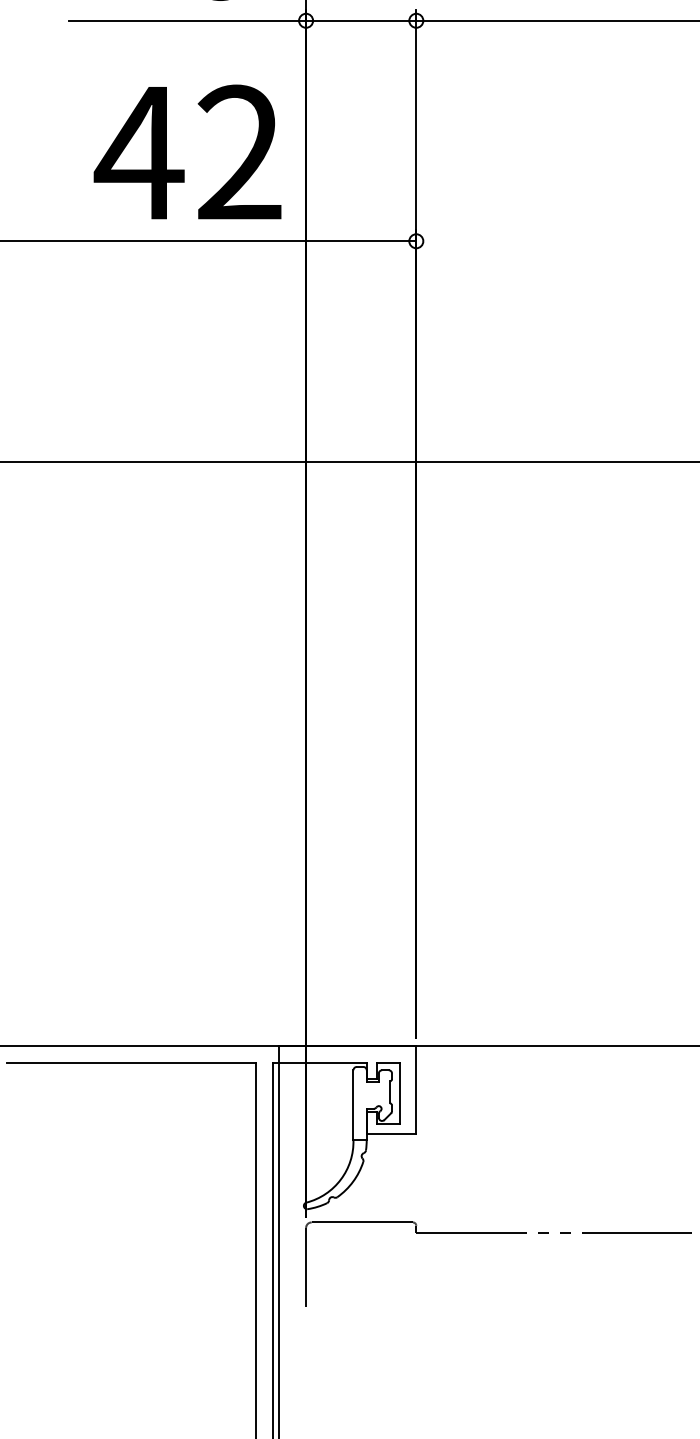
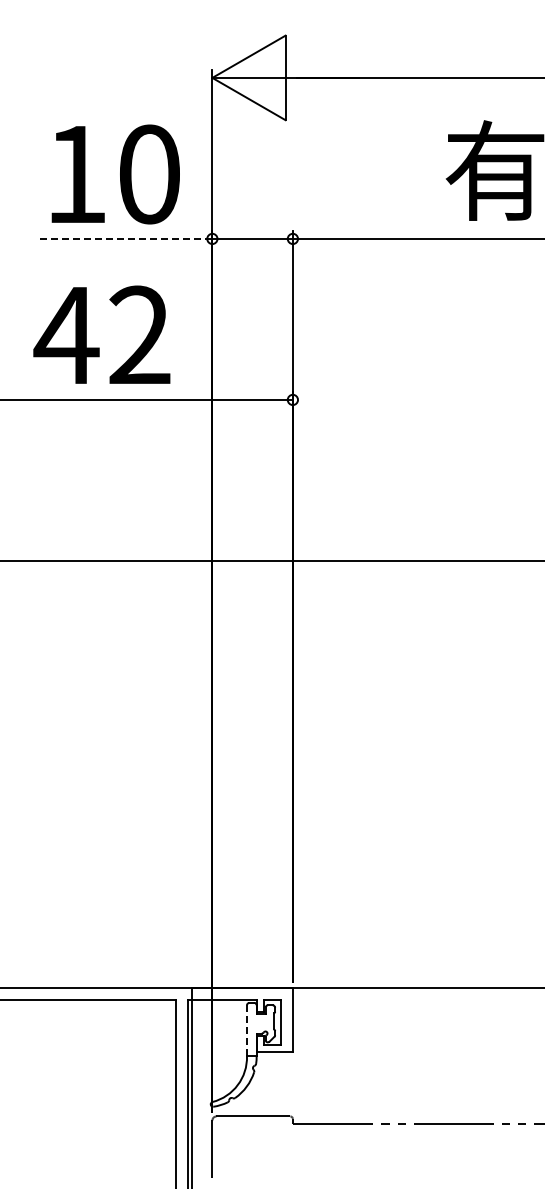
line: (187, 20) -> (125, 238), solid -> dashed
text: (187, 151) -> (101, 334), moved
line: (354, 1104) -> (247, 1030), solid -> dashed

